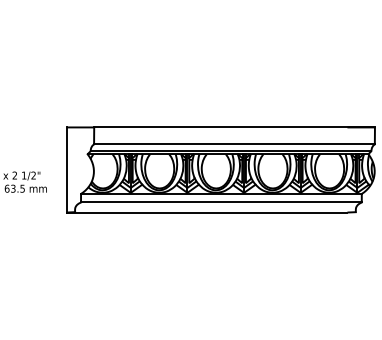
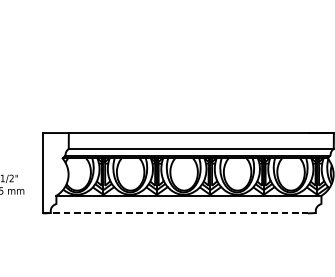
line: (221, 202) -> (189, 203), removed
line: (207, 212) -> (175, 213), solid -> dashed

